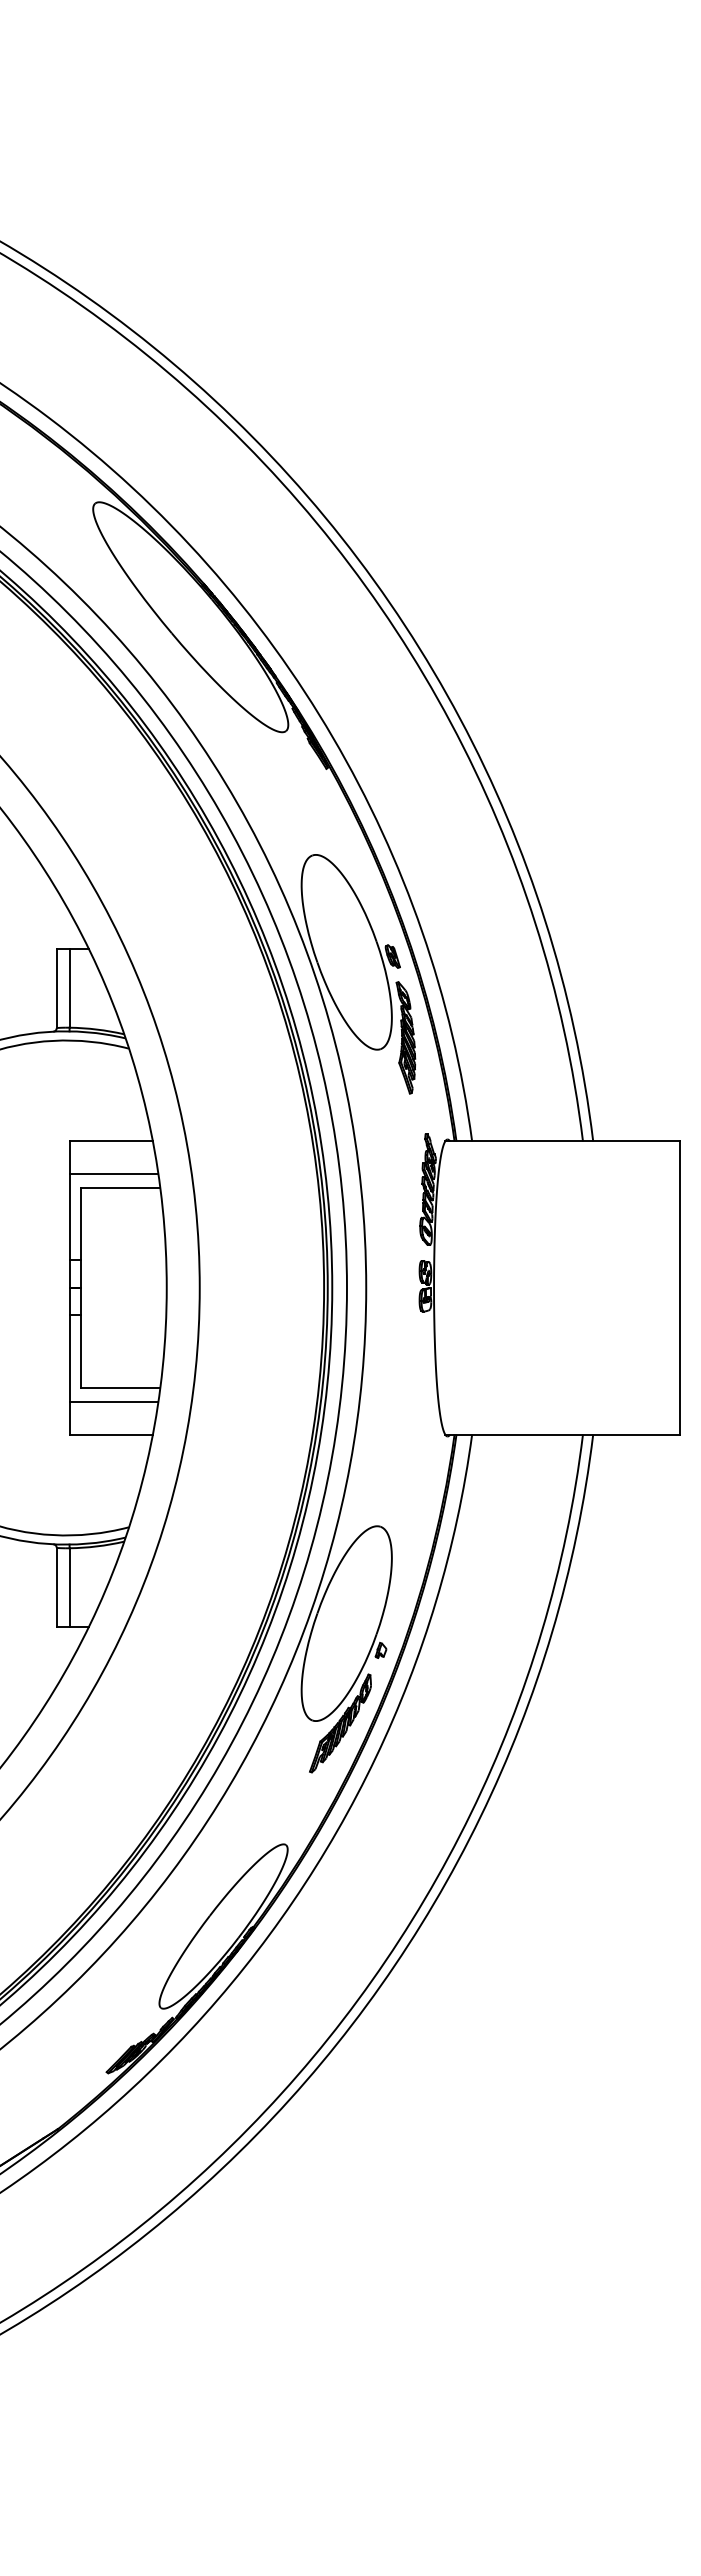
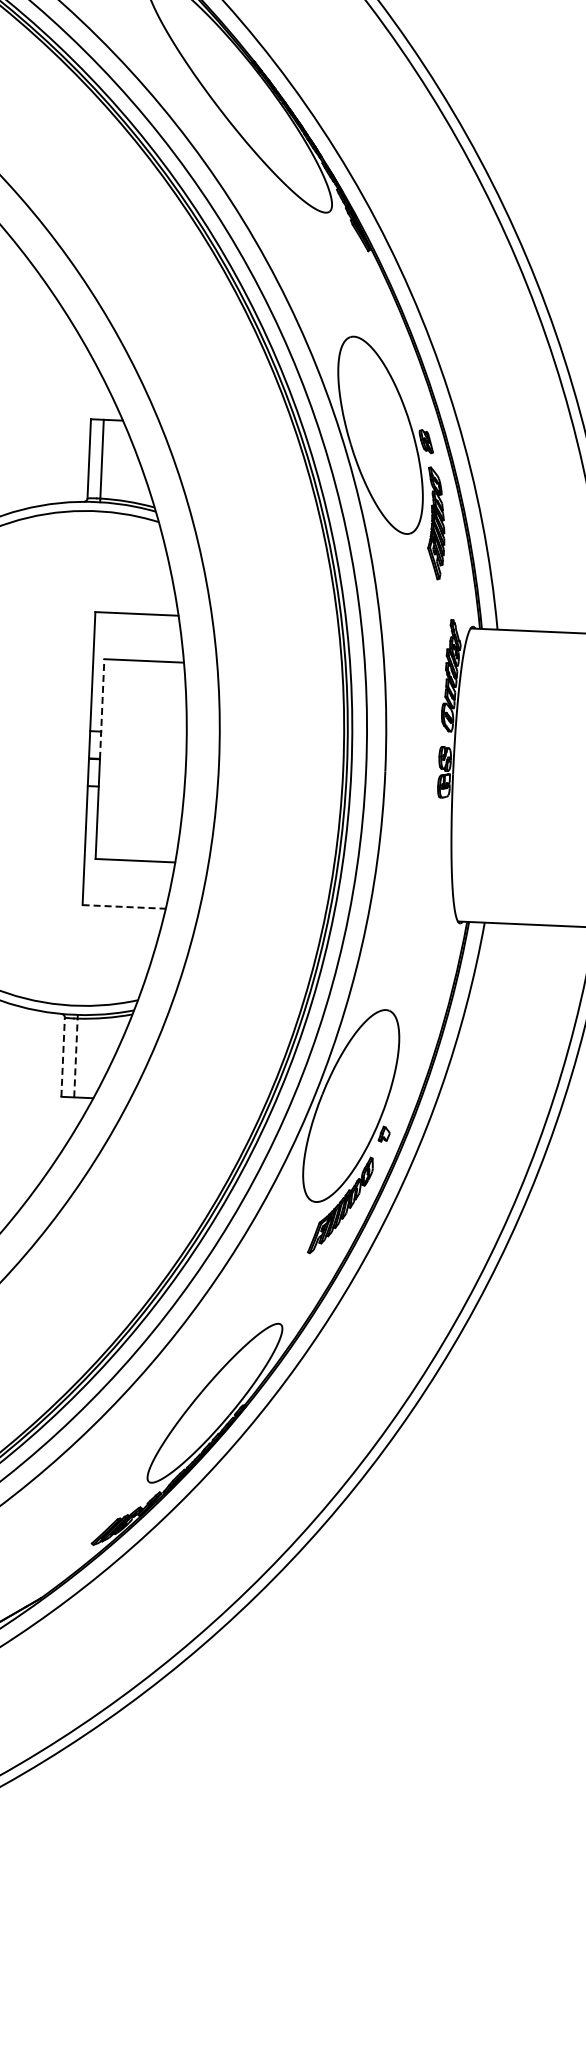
line: (113, 1173) -> (137, 646), removed
line: (80, 1237) -> (102, 708), solid -> dashed
line: (113, 1402) -> (127, 874), removed
line: (111, 1434) -> (124, 906), solid -> dashed
line: (56, 1587) -> (62, 1057), solid -> dashed
line: (69, 1587) -> (75, 1057), solid -> dashed

